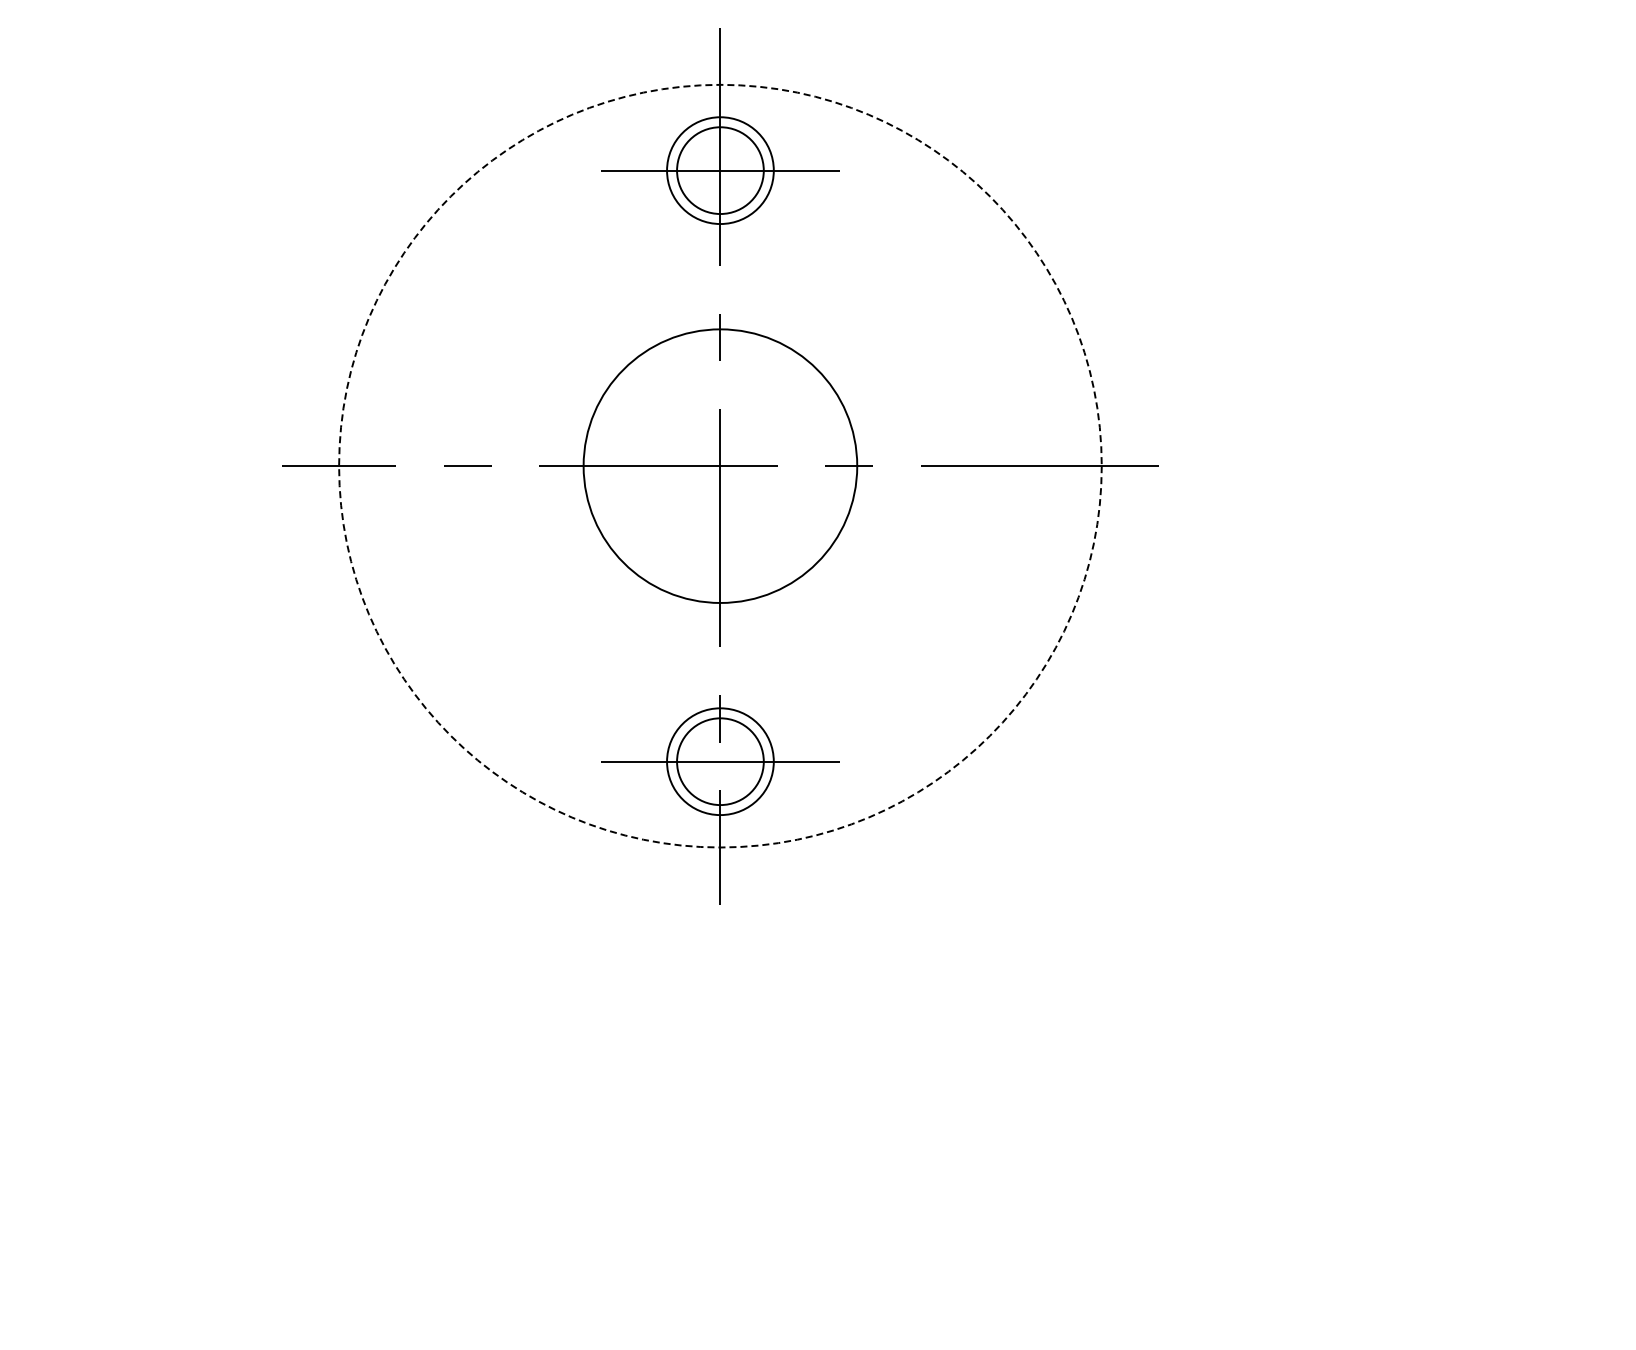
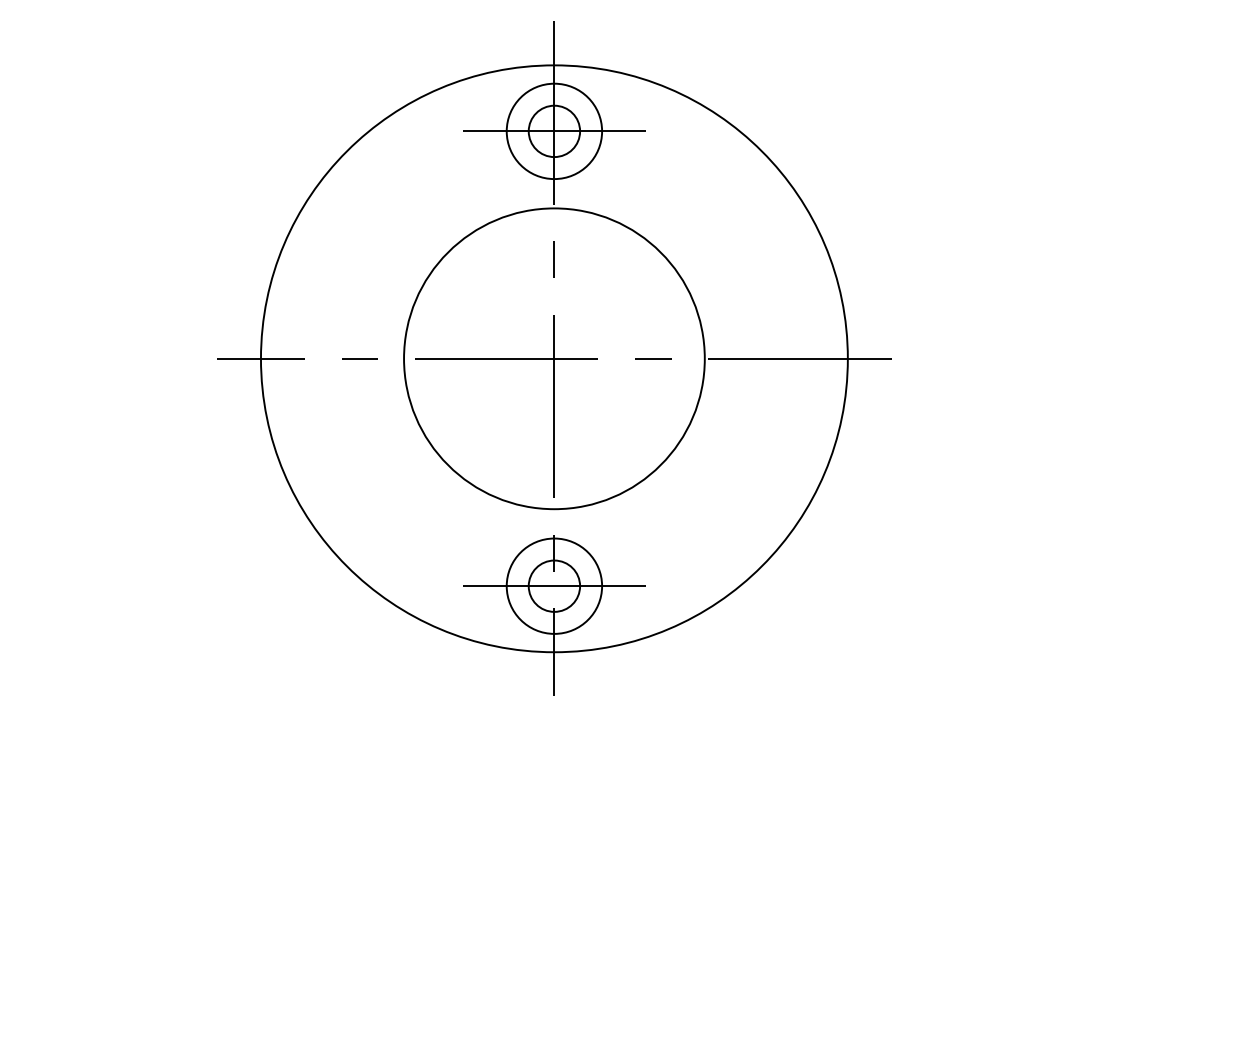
circle: (720, 170) -> (554, 131), size x0.62
circle: (720, 170) -> (554, 131), size x1.43
circle: (720, 465) -> (554, 358), dashed -> solid
circle: (720, 465) -> (554, 358), size x1.43
circle: (720, 761) -> (554, 586), size x0.62
circle: (720, 761) -> (554, 586), size x1.43

